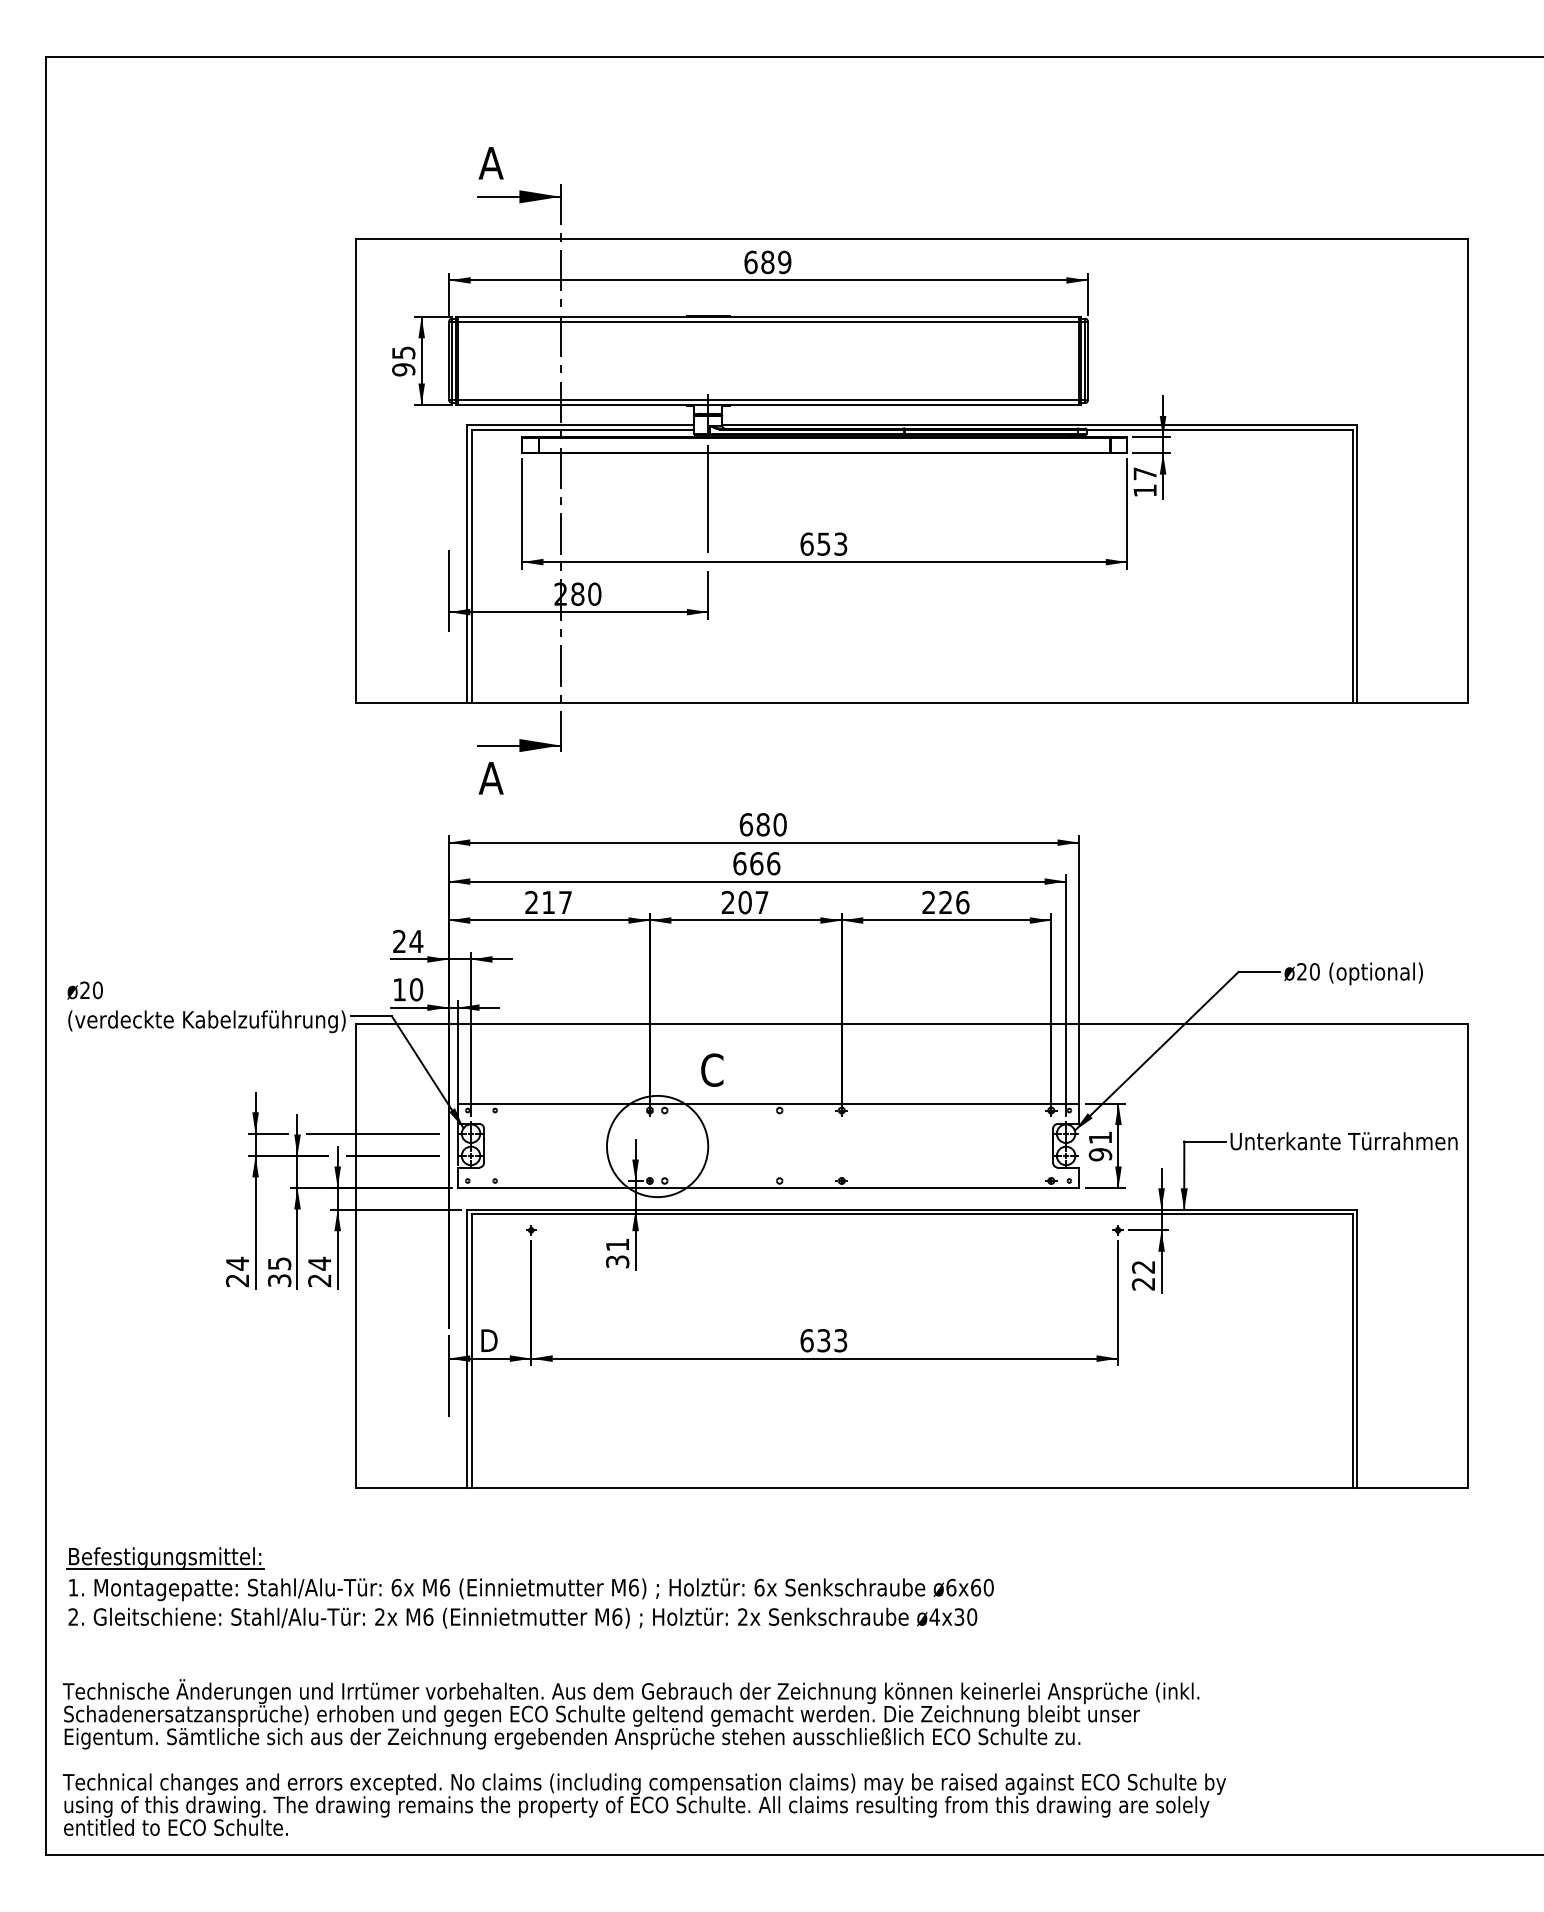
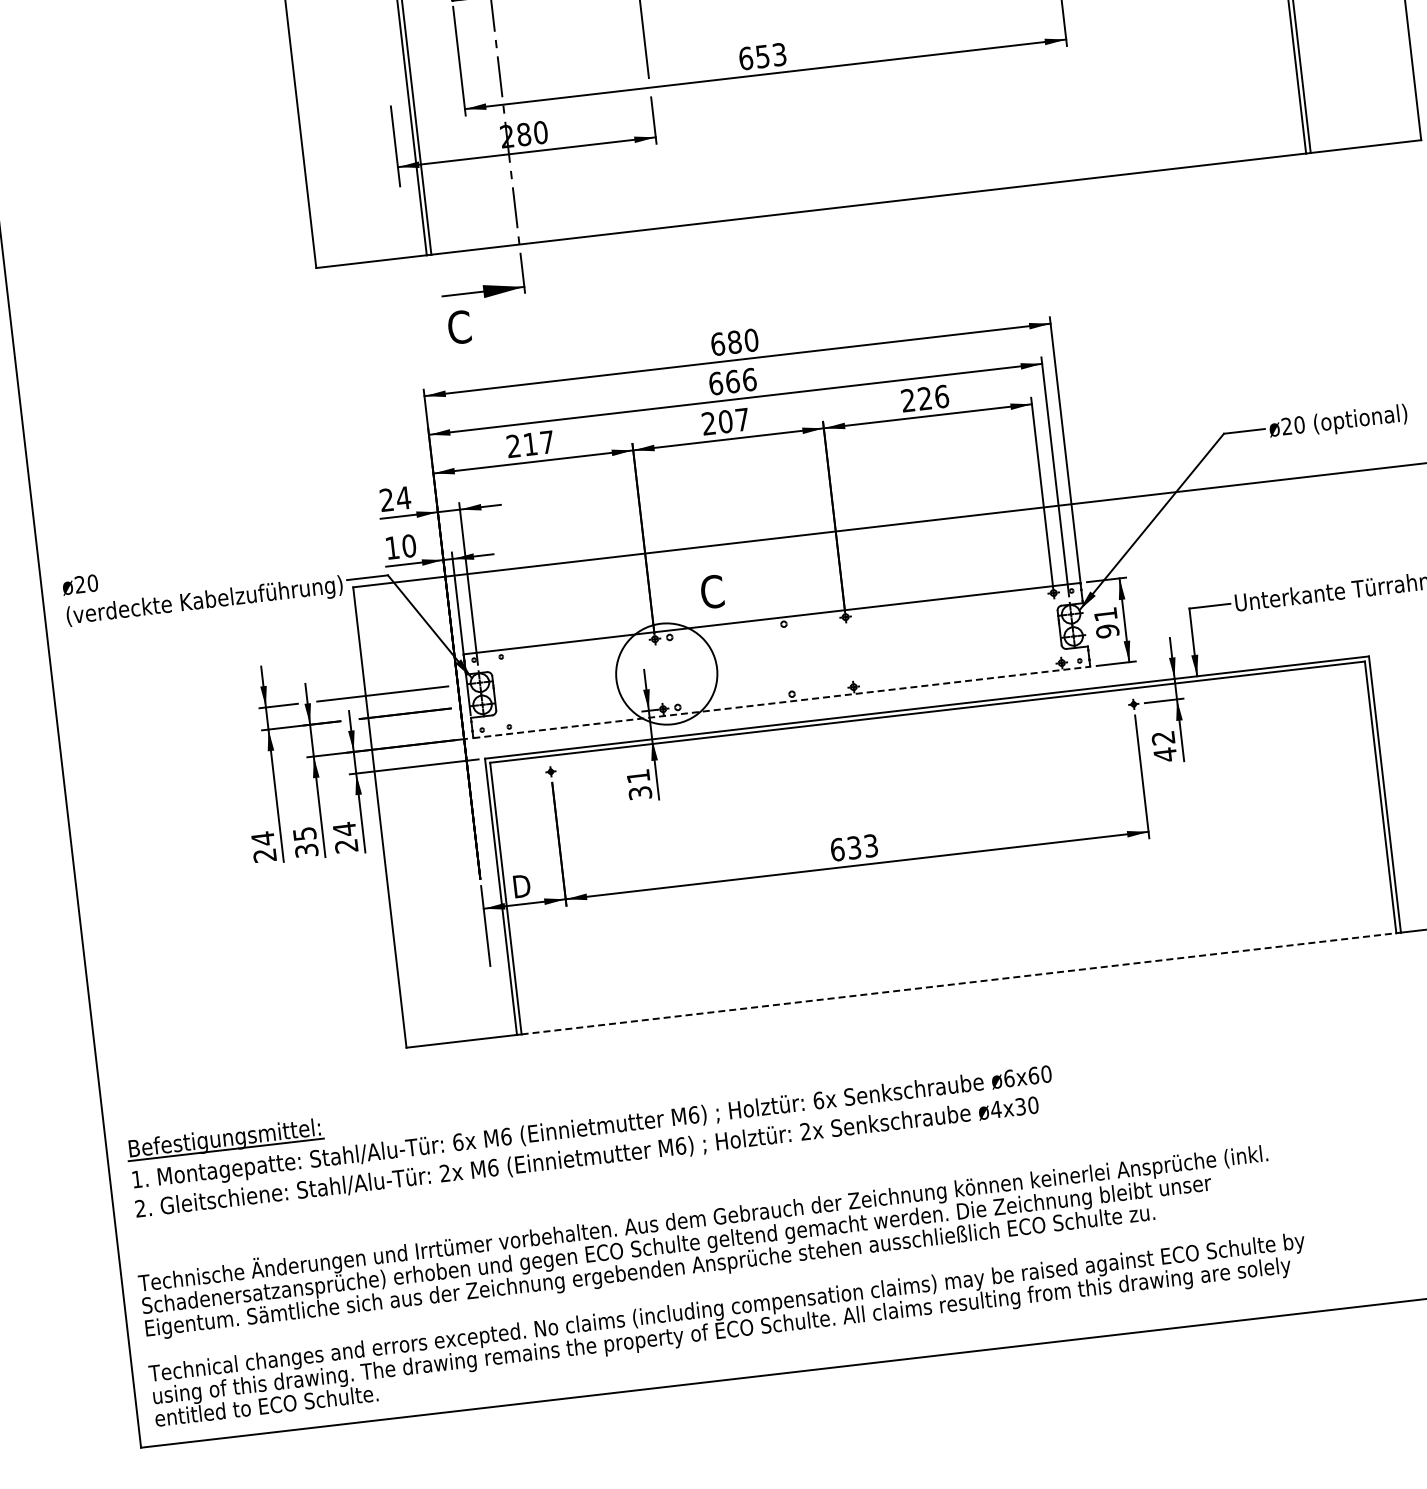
text: (490, 778) -> (458, 327), A -> C
line: (768, 1187) -> (781, 702), solid -> dashed
text: (1142, 1284) -> (1164, 755), 22 -> 42
line: (912, 1487) -> (959, 983), solid -> dashed

